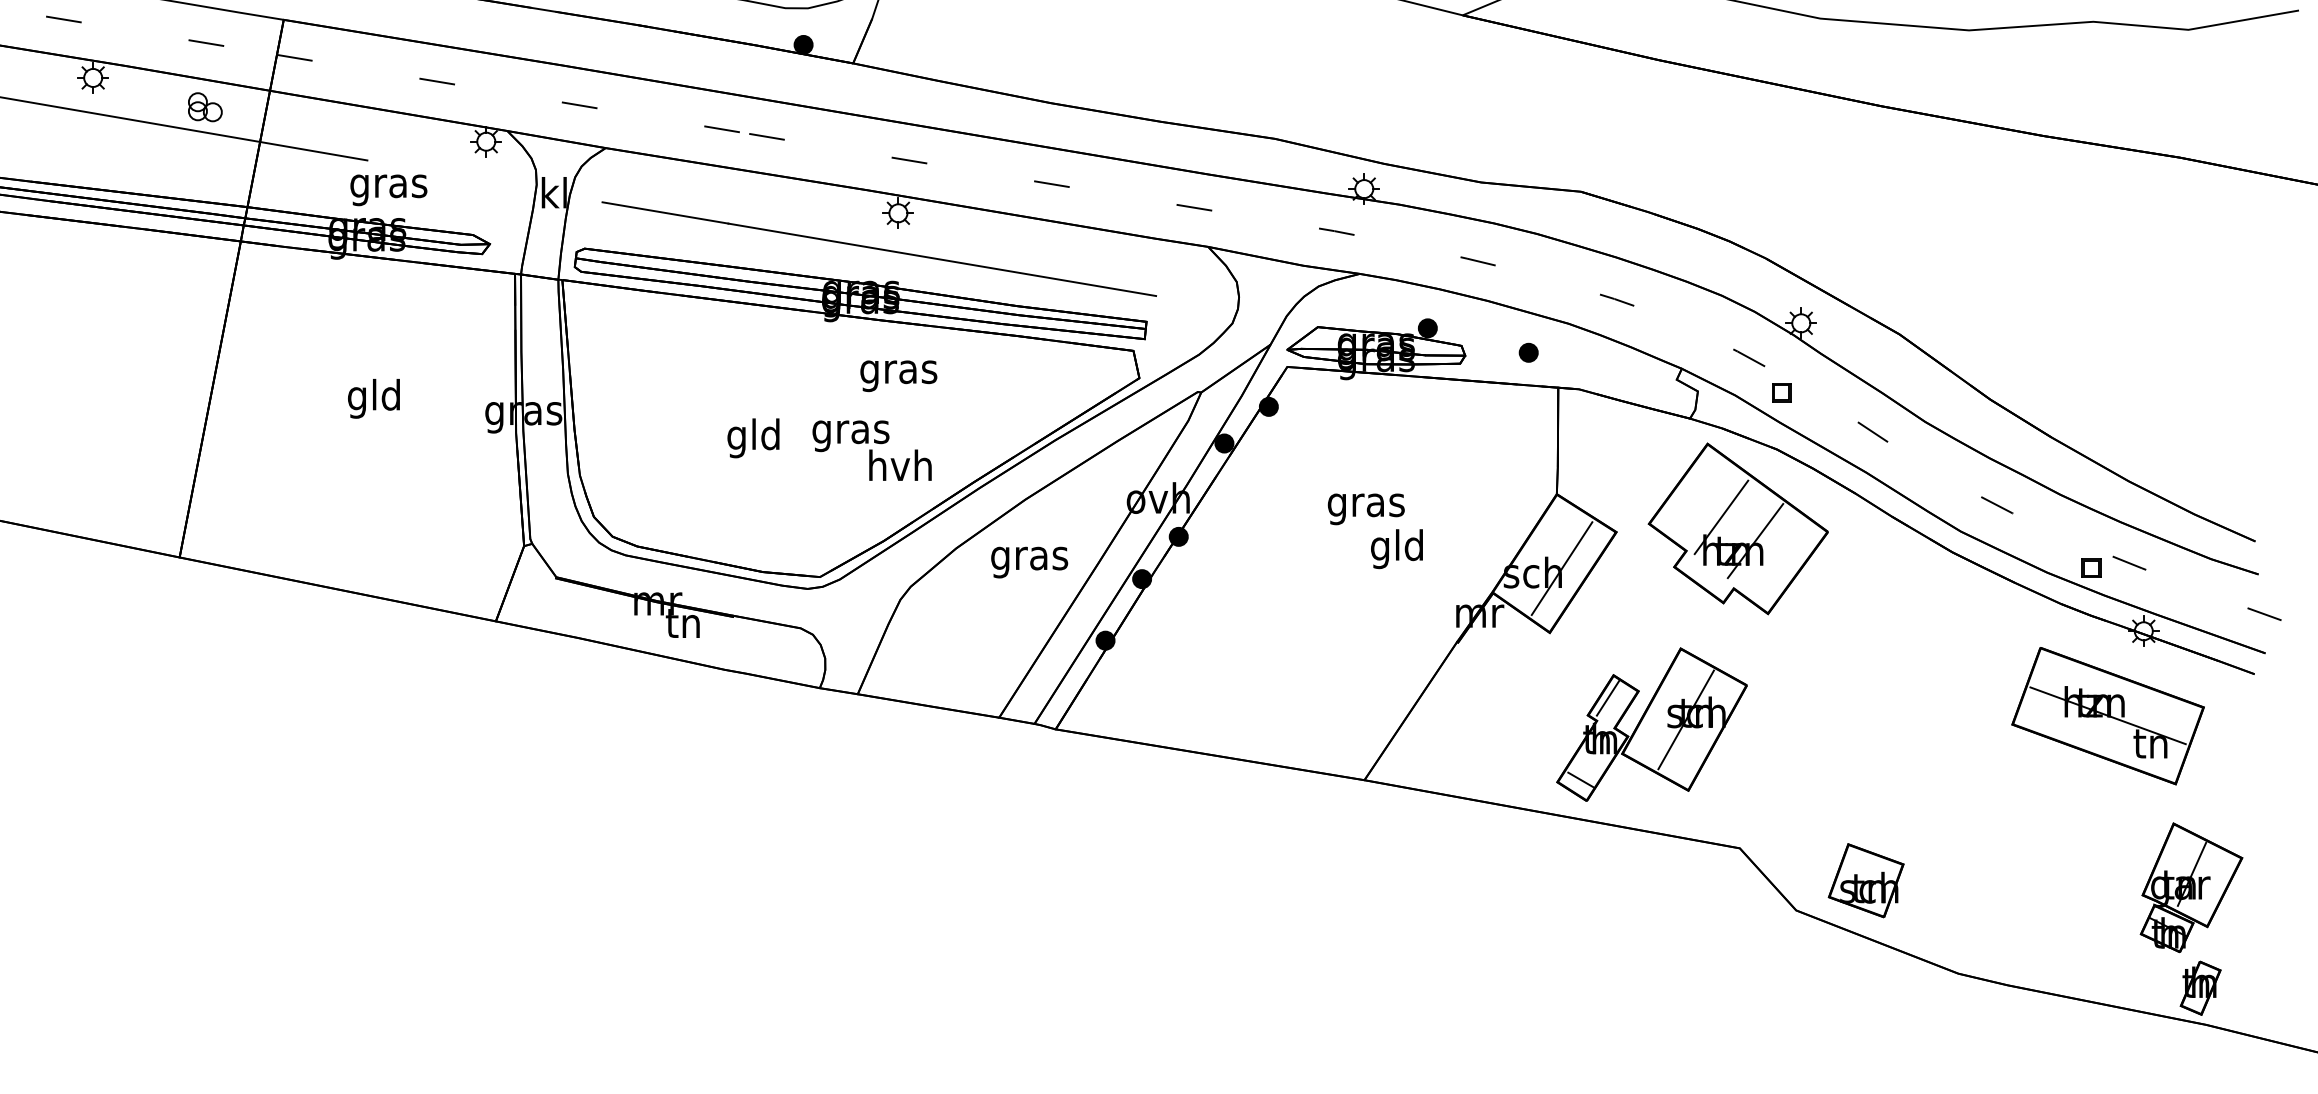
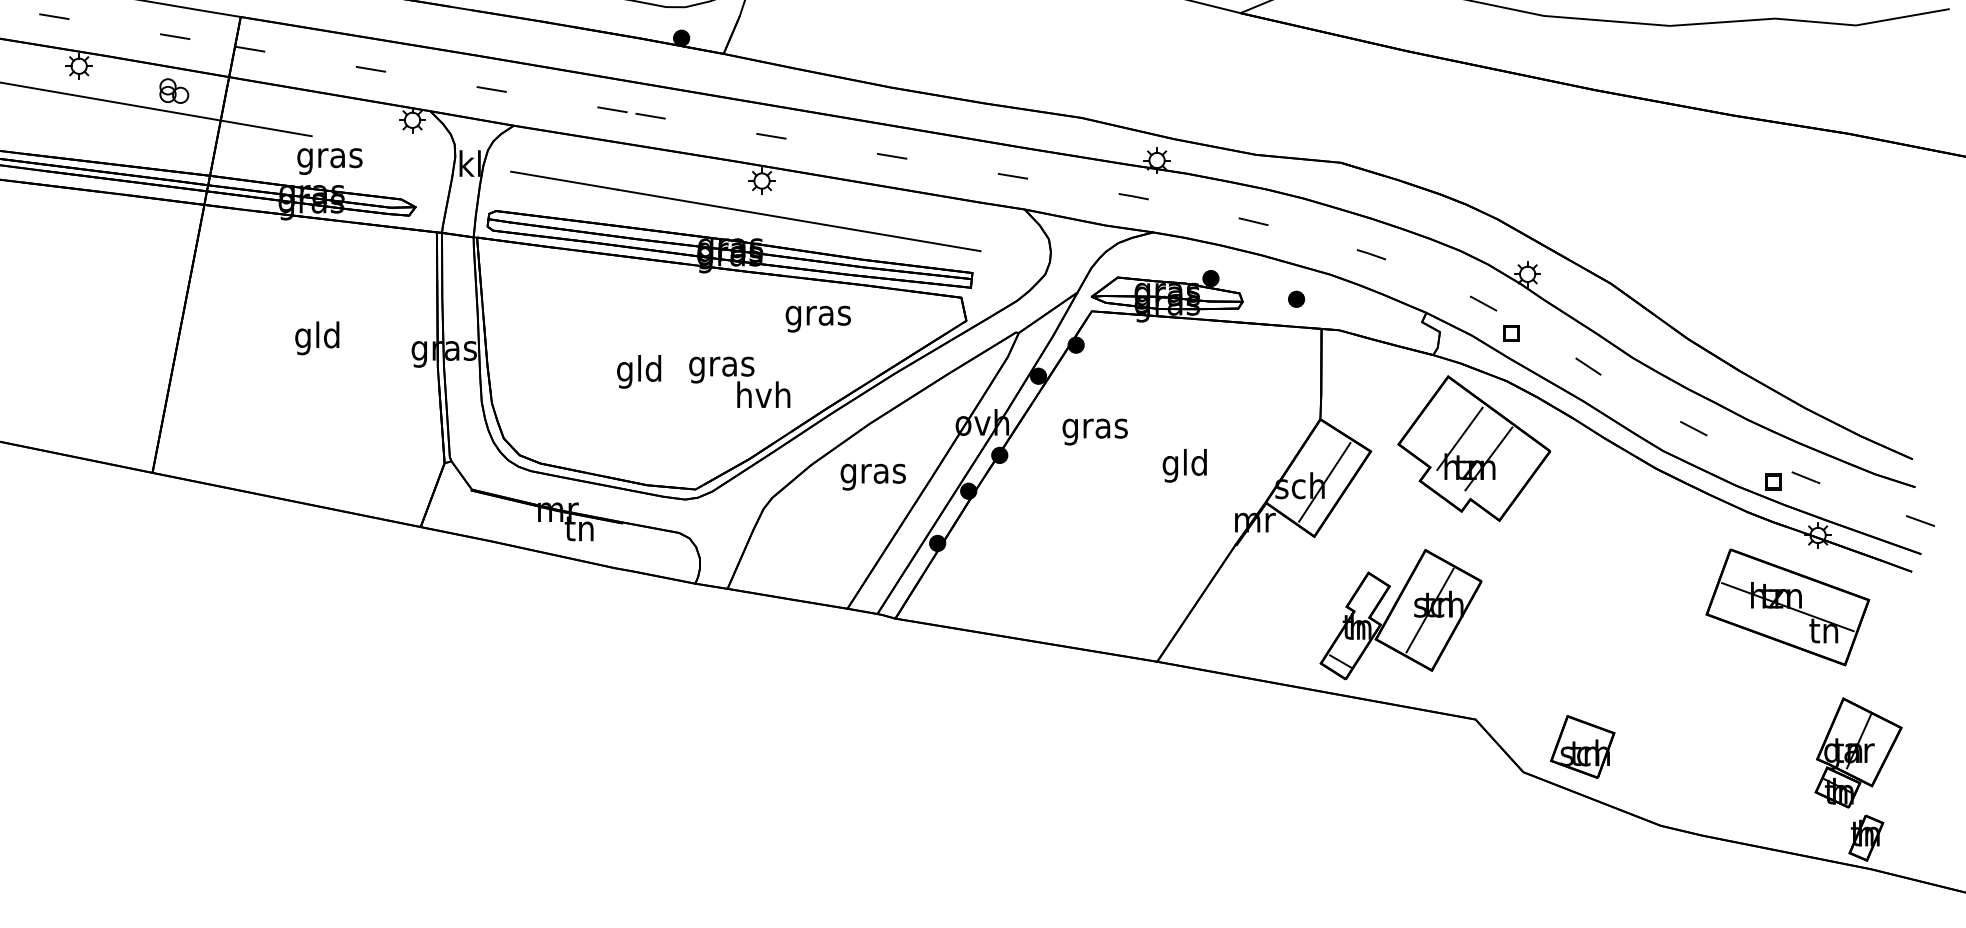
text: (898, 376) -> (818, 319), moved
text: (1365, 509) -> (1094, 432), moved
line: (1607, 697) -> (1363, 591), removed

